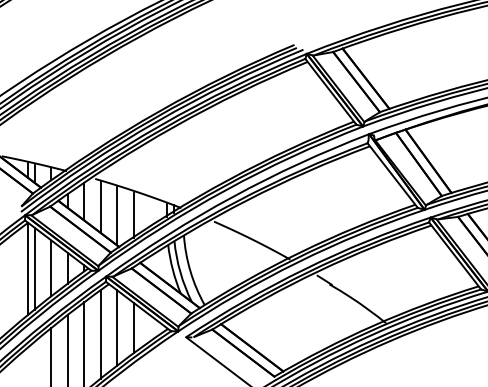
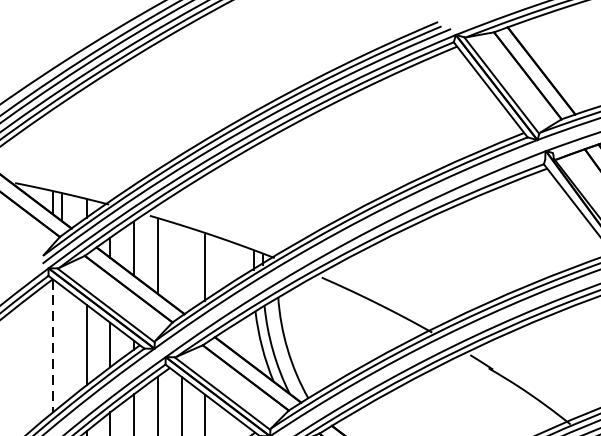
line: (117, 216) -> (182, 270), removed
line: (34, 268) -> (62, 345), removed
line: (27, 269) -> (52, 346), solid -> dashed

